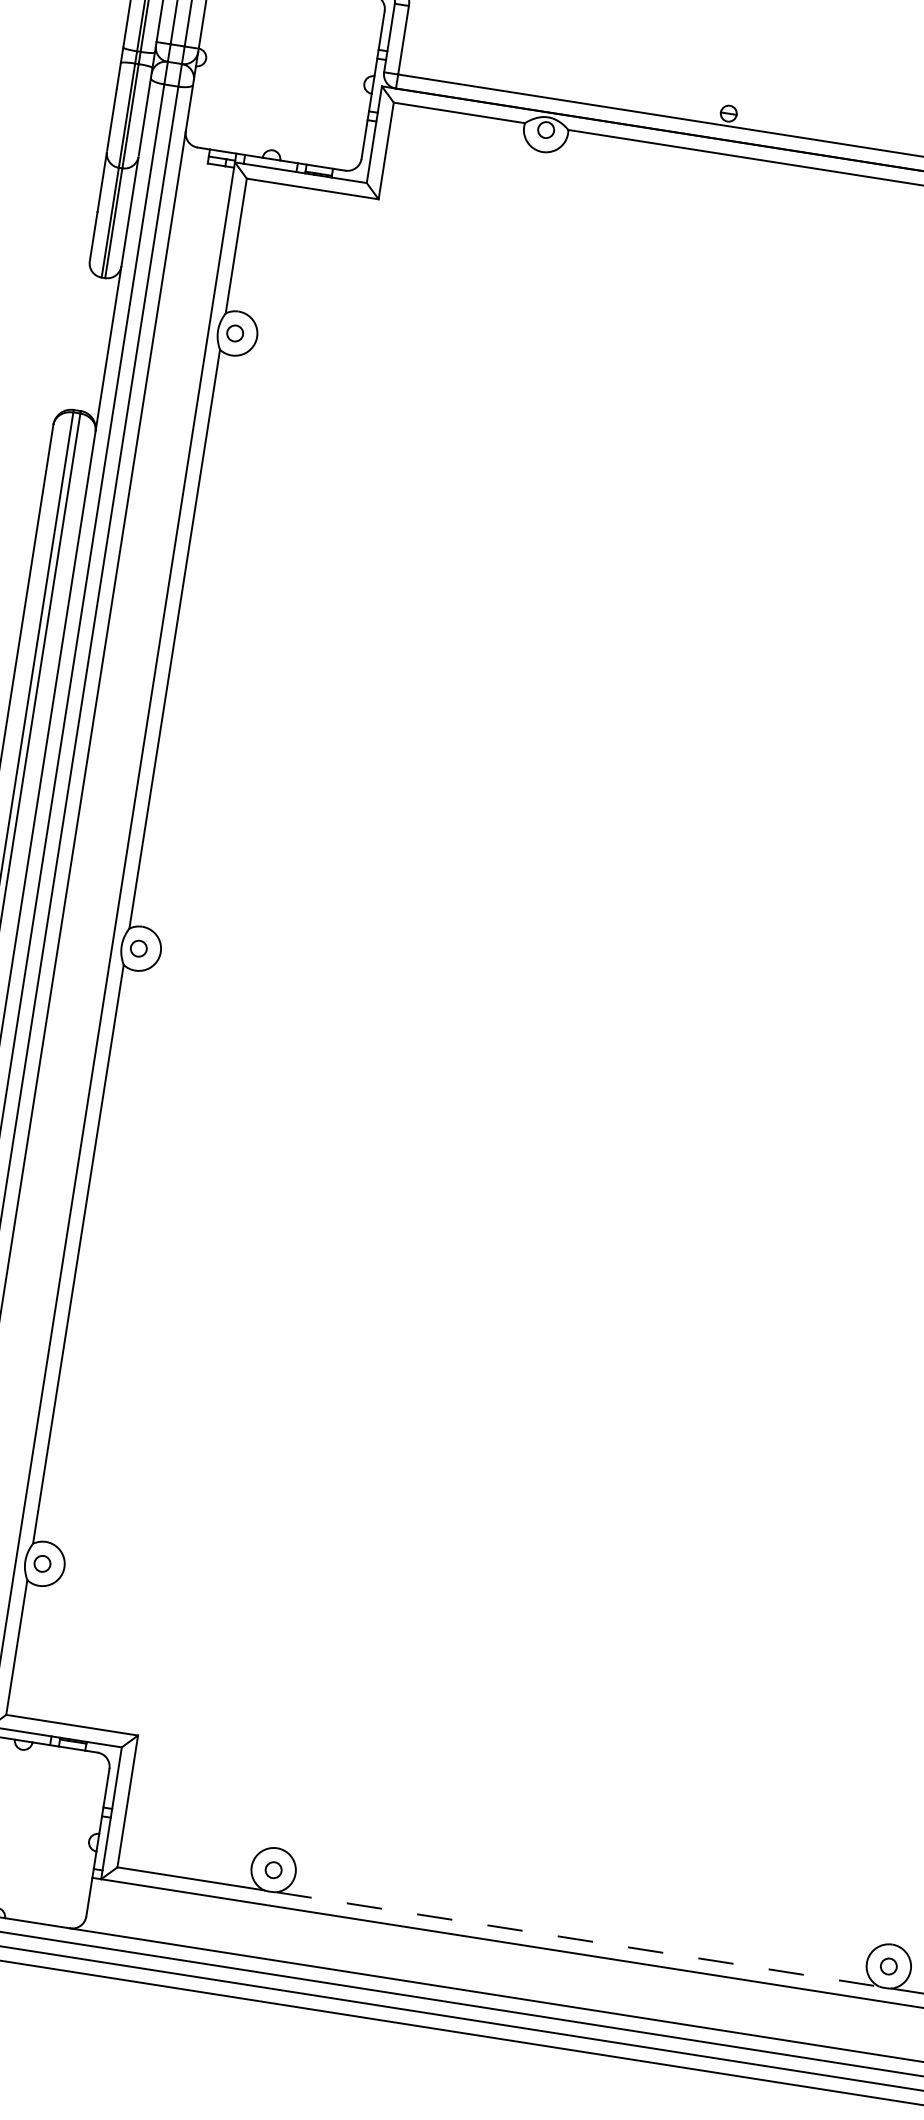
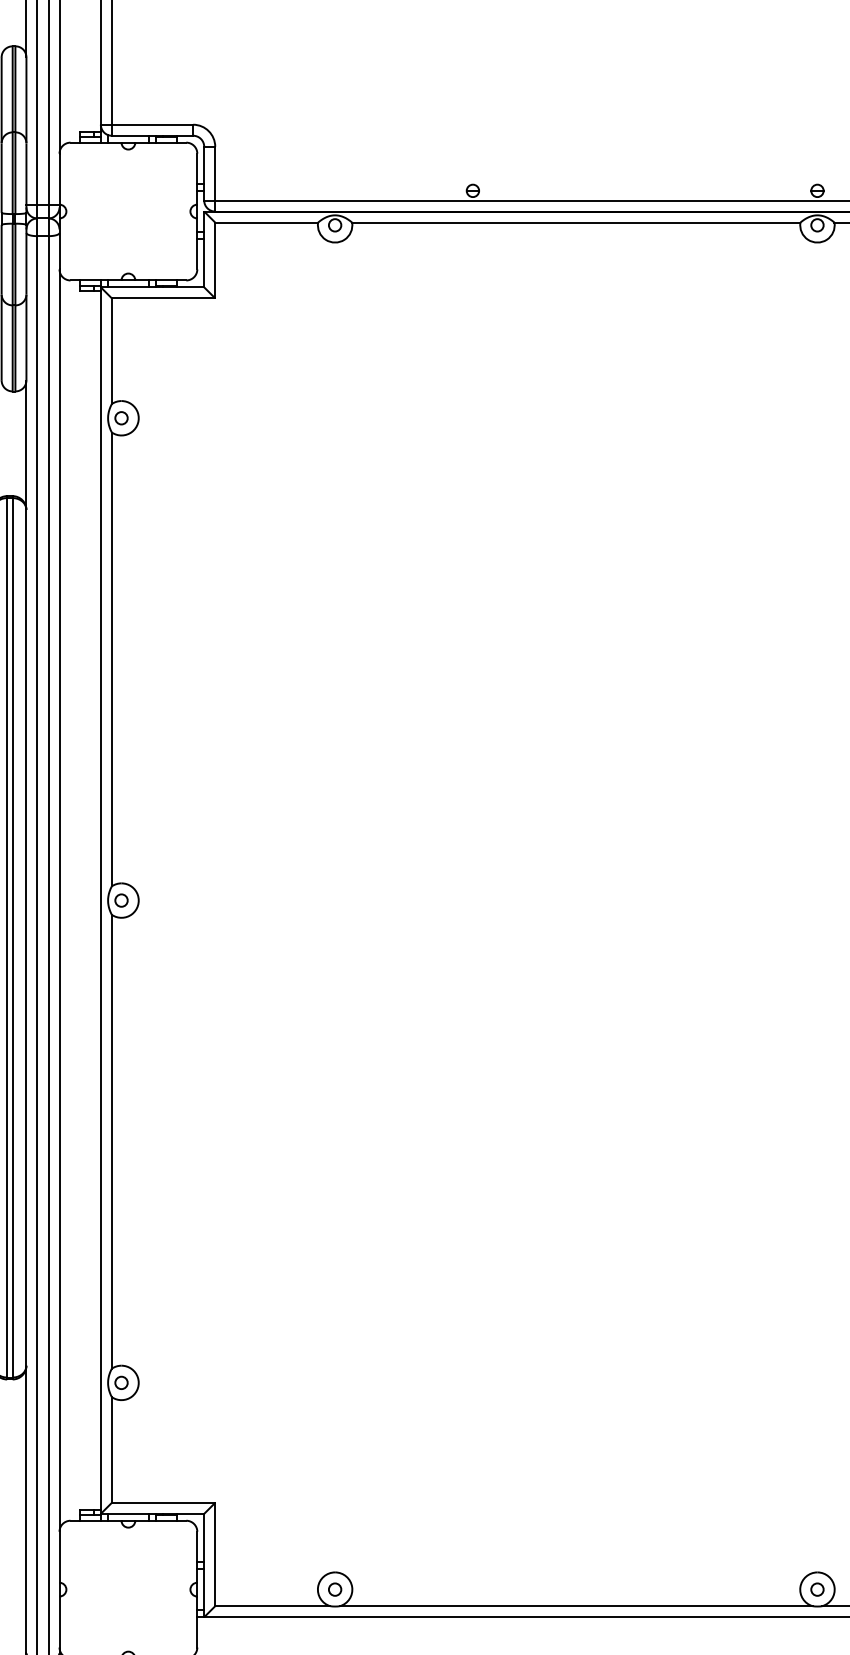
line: (578, 1939) -> (576, 1606), dashed -> solid

